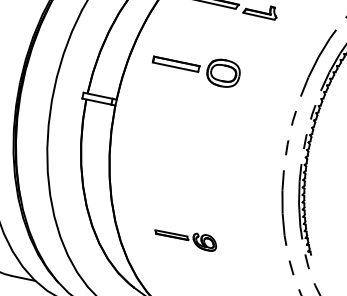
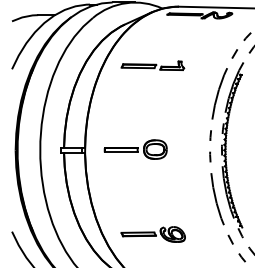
part: (196, 67) -> (135, 149), moved
part: (184, 238) -> (152, 234), size x1.43

